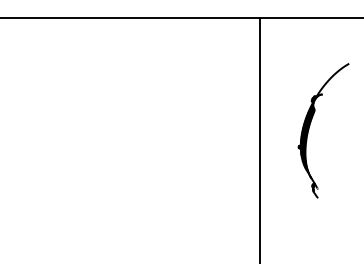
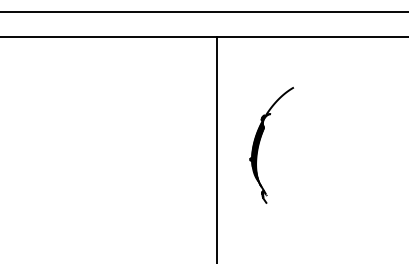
part: (310, 126) -> (260, 141), moved

